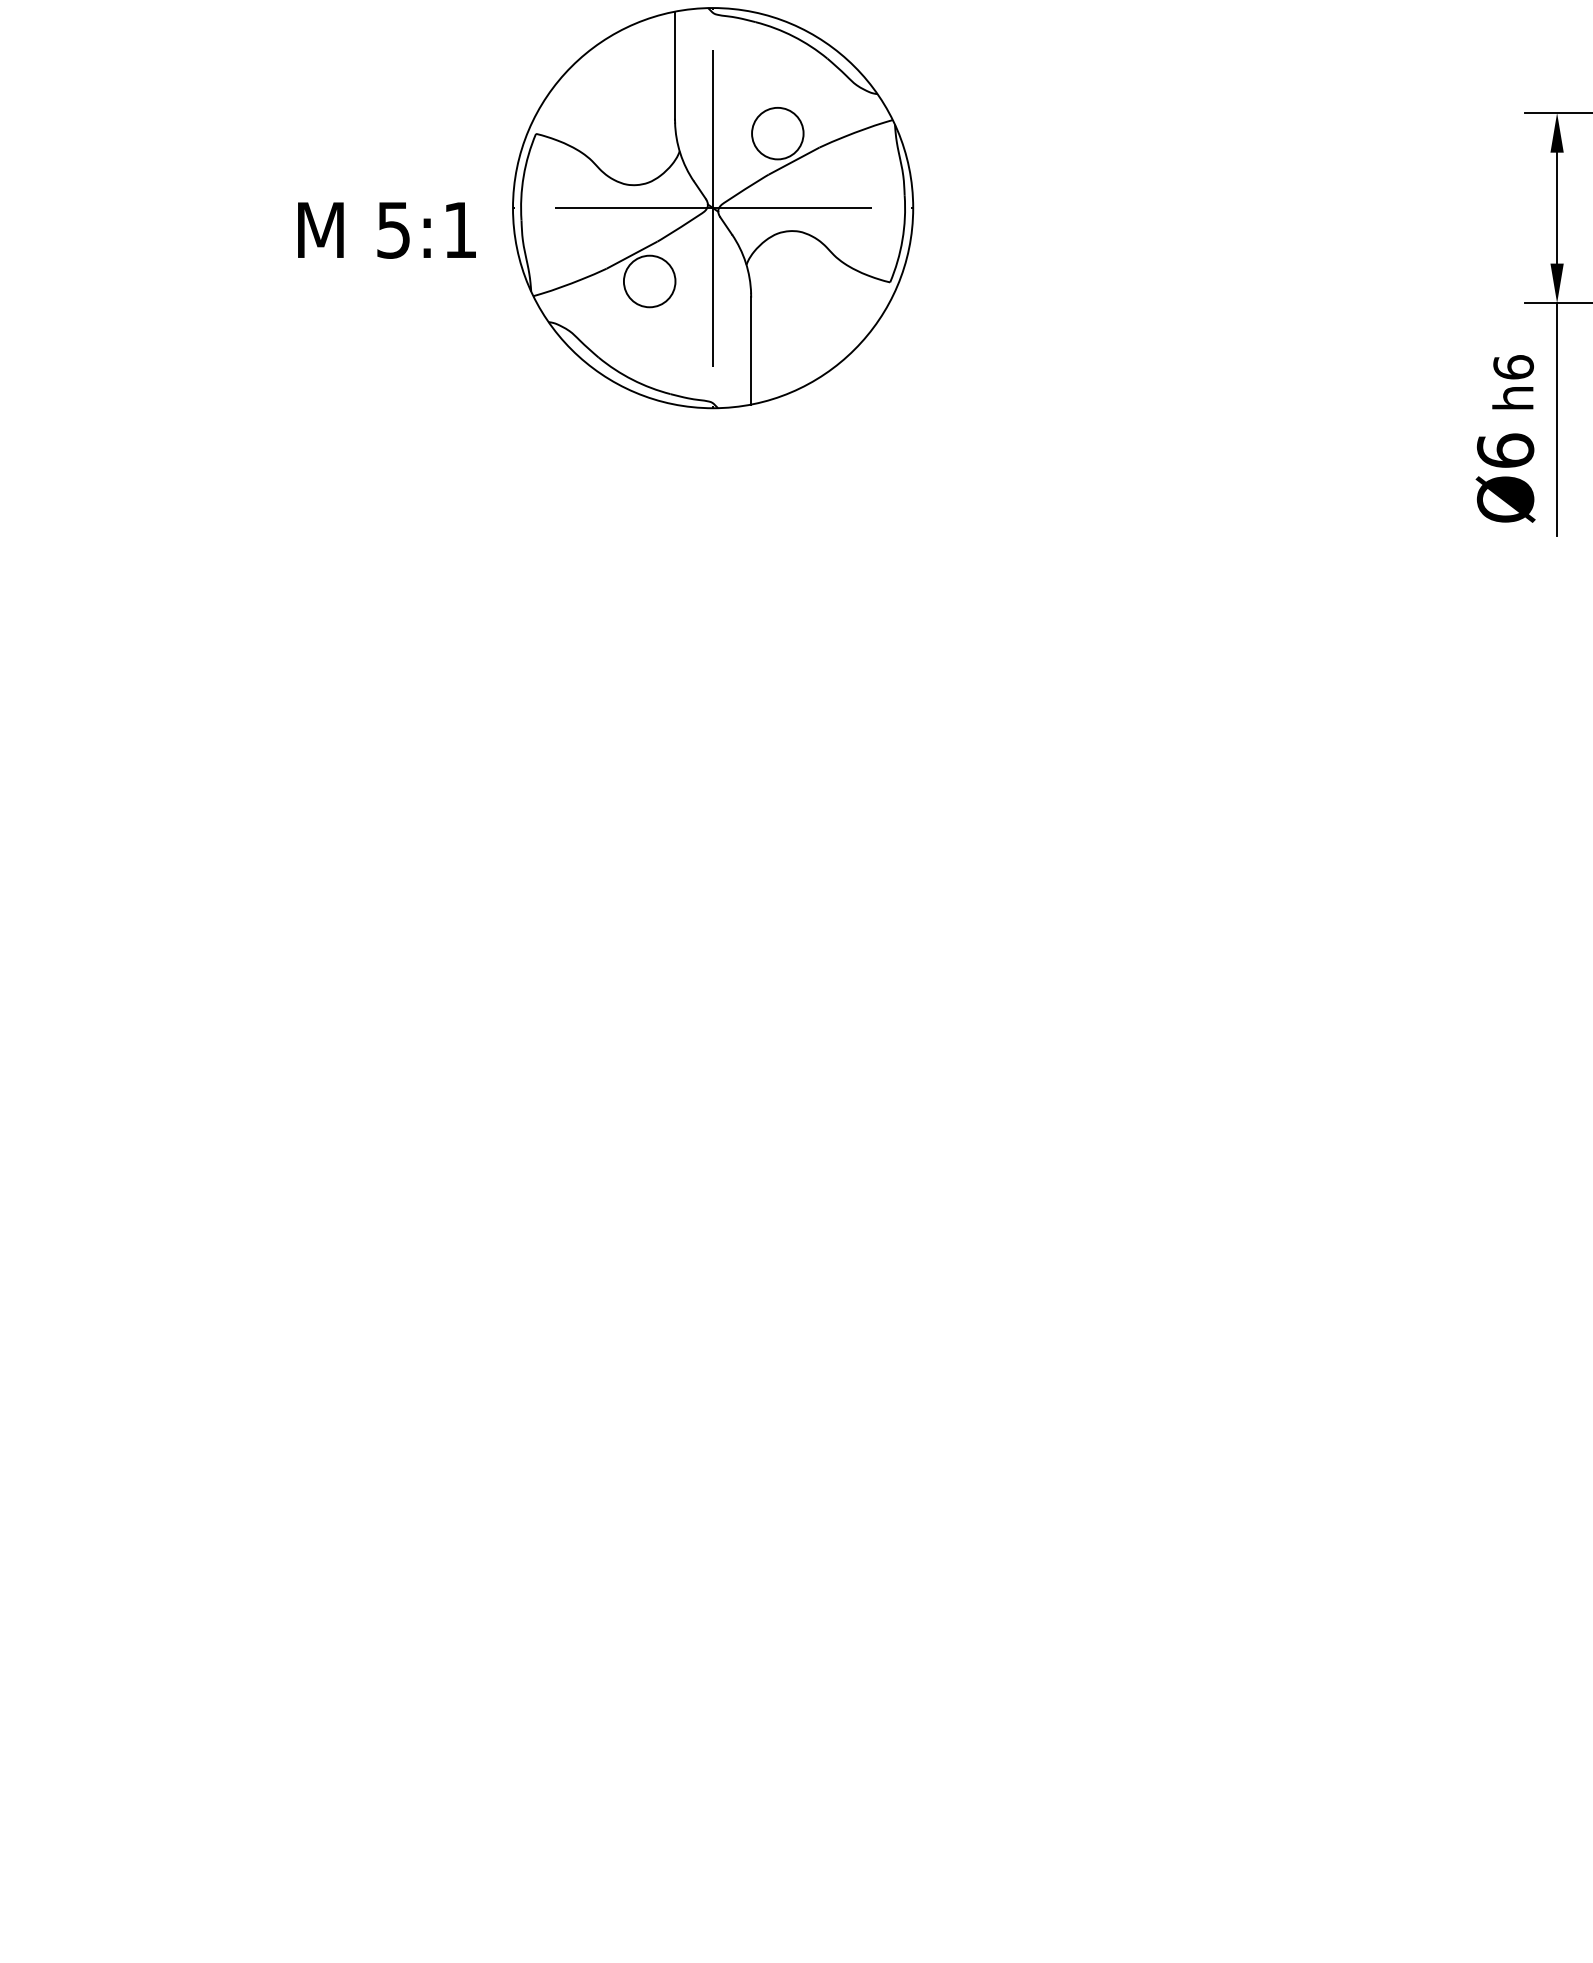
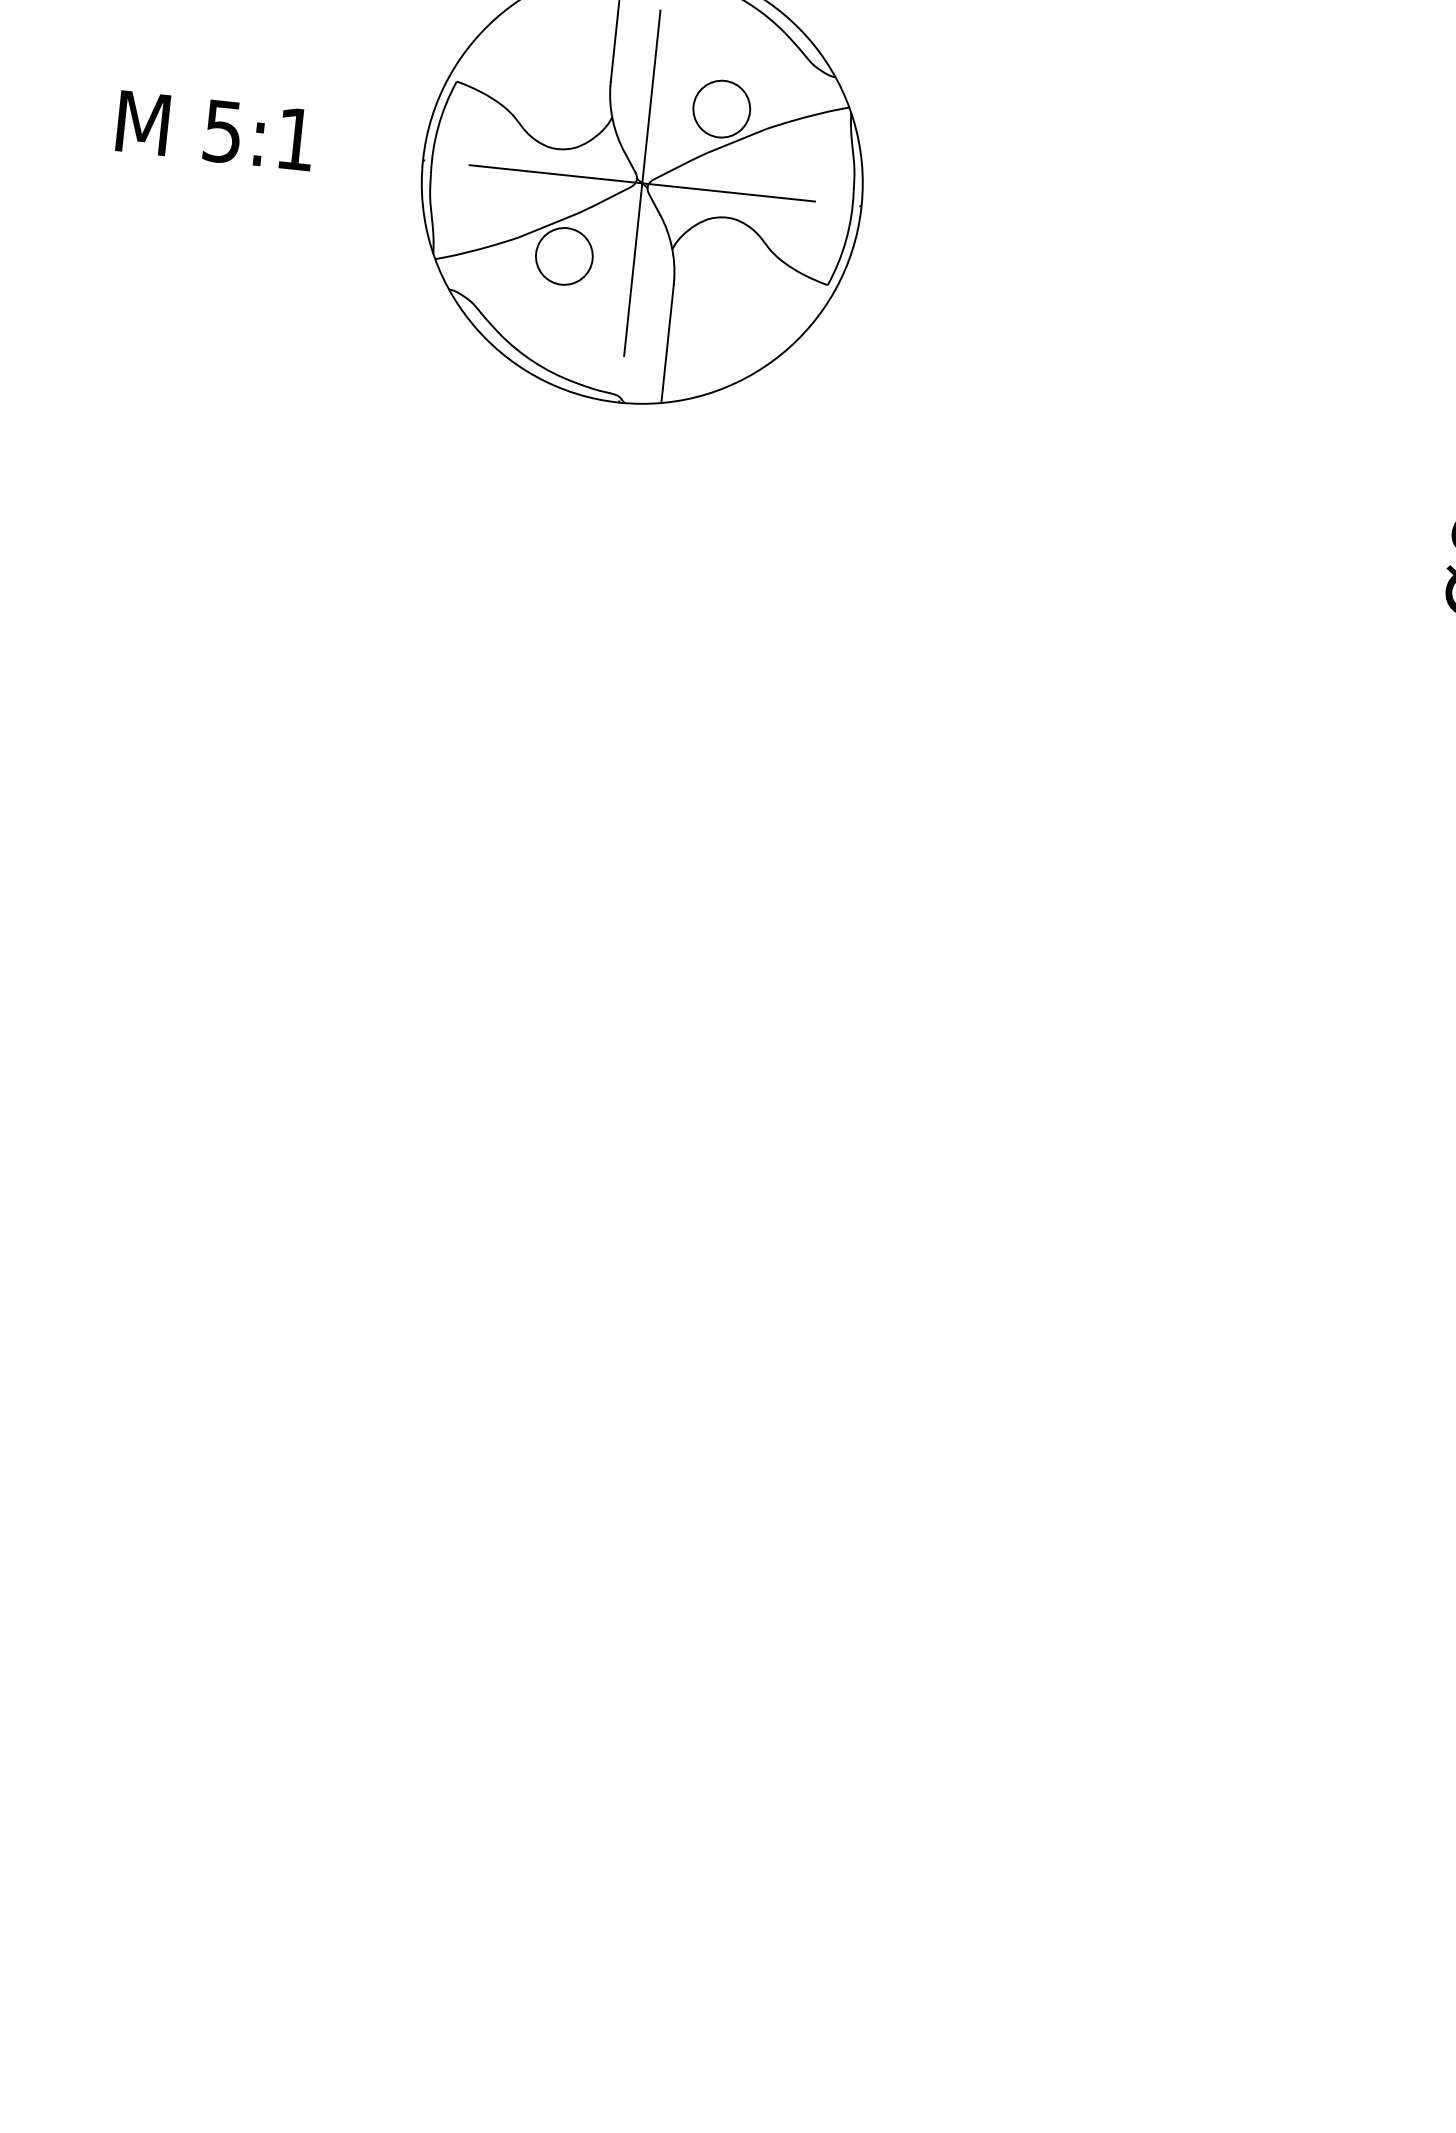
text: (386, 230) -> (215, 131), moved

